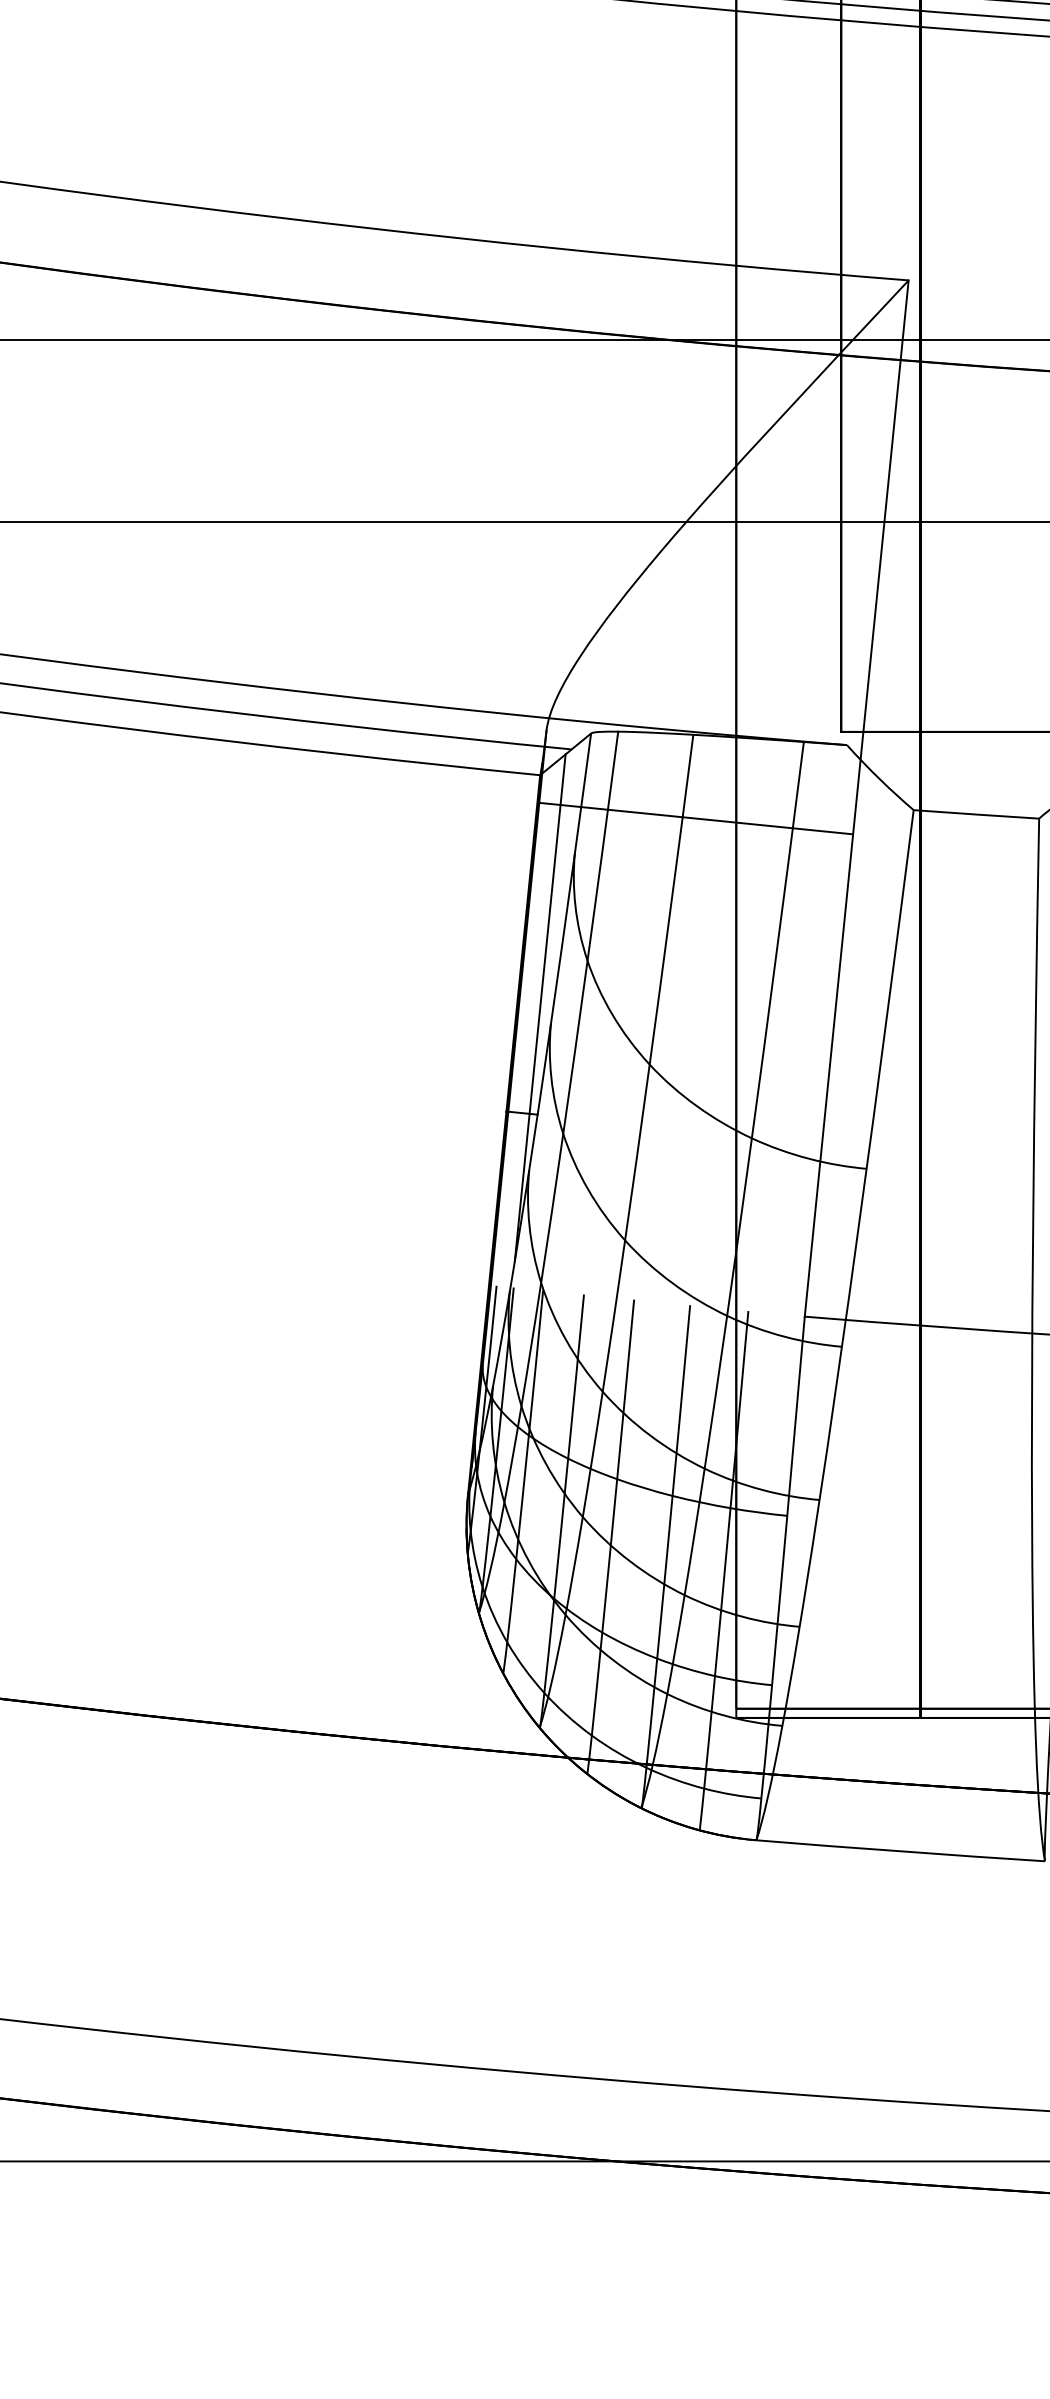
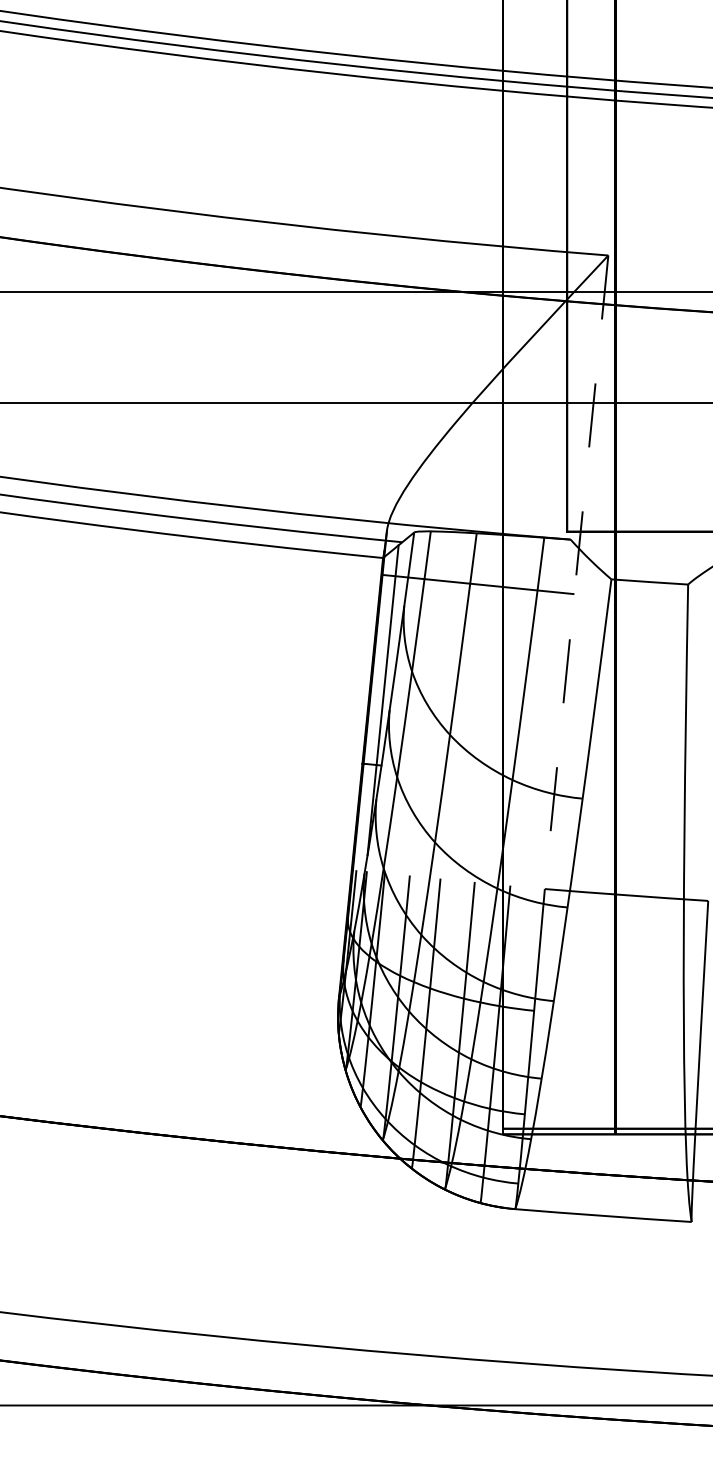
line: (856, 798) -> (576, 572), solid -> dashed

